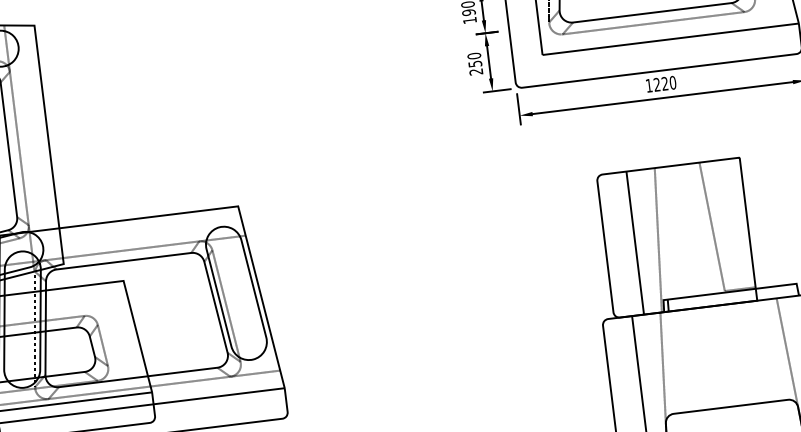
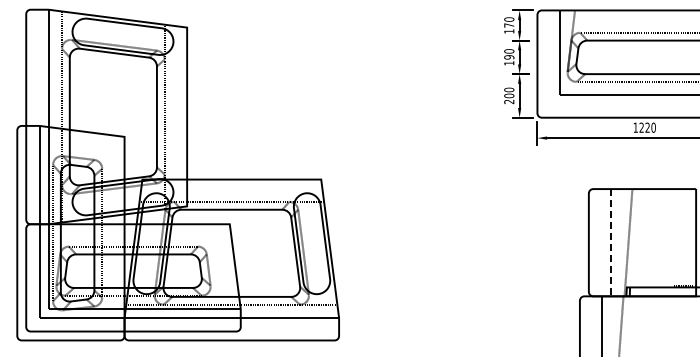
text: (475, 63) -> (509, 95), 250 -> 200
line: (712, 226) -> (669, 237), removed
line: (635, 242) -> (611, 242), solid -> dashed

